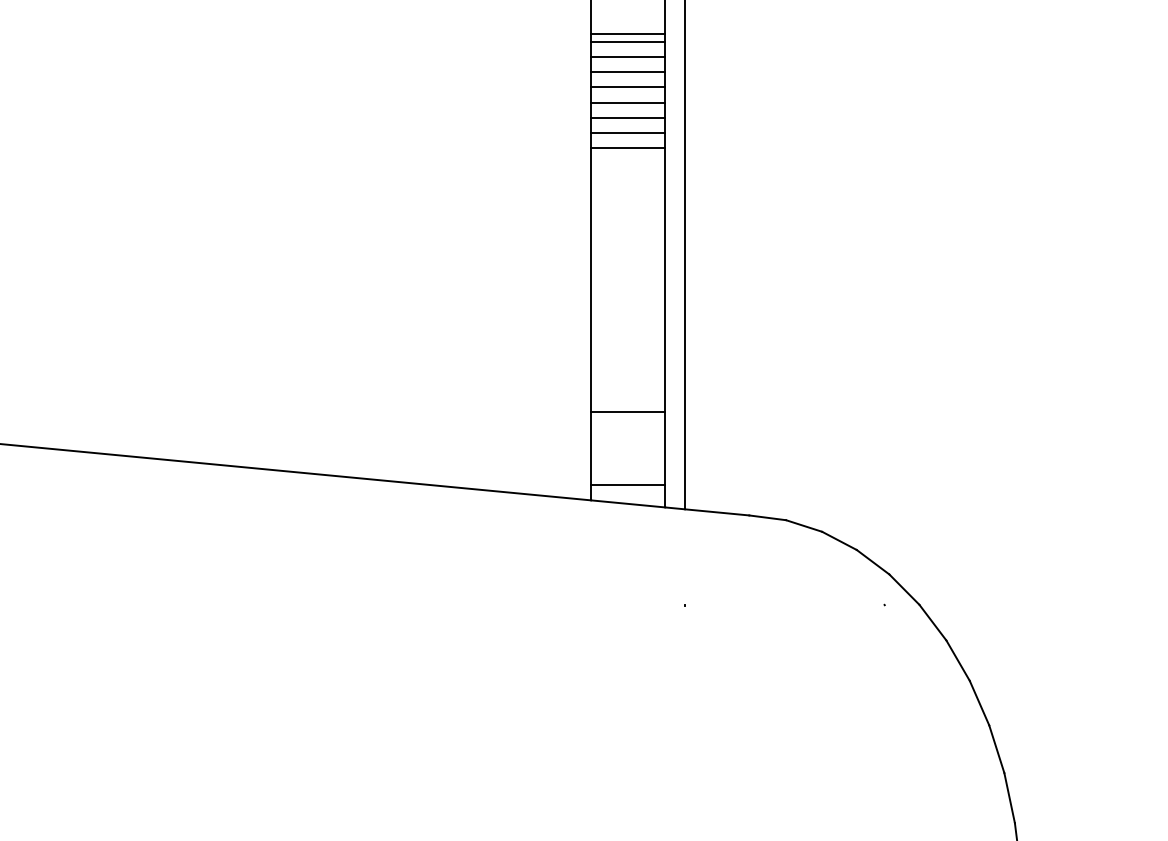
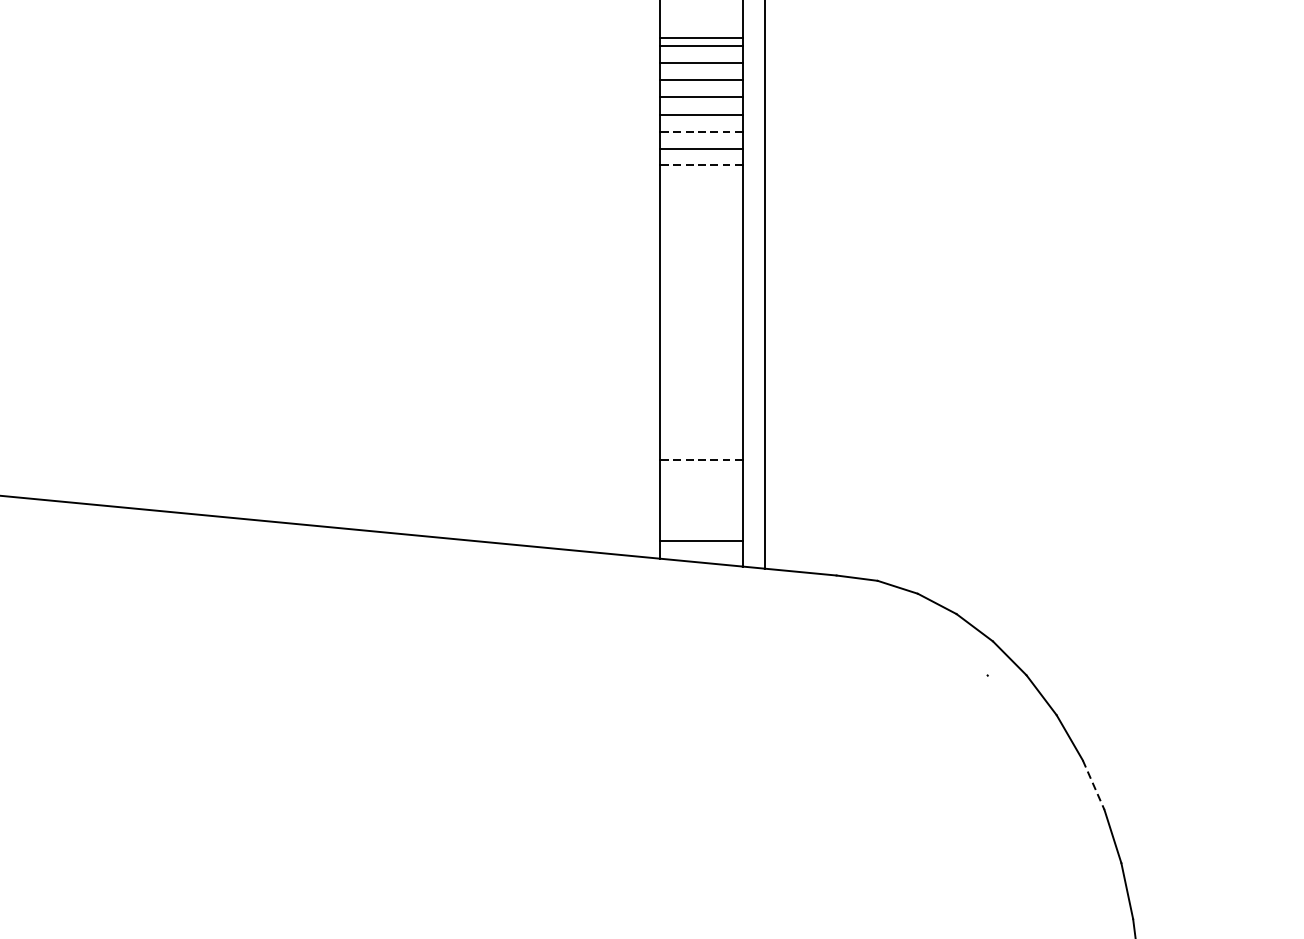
line: (627, 117) -> (700, 131), solid -> dashed
line: (627, 148) -> (700, 165), solid -> dashed
line: (627, 412) -> (700, 460), solid -> dashed
line: (979, 703) -> (1093, 785), solid -> dashed

